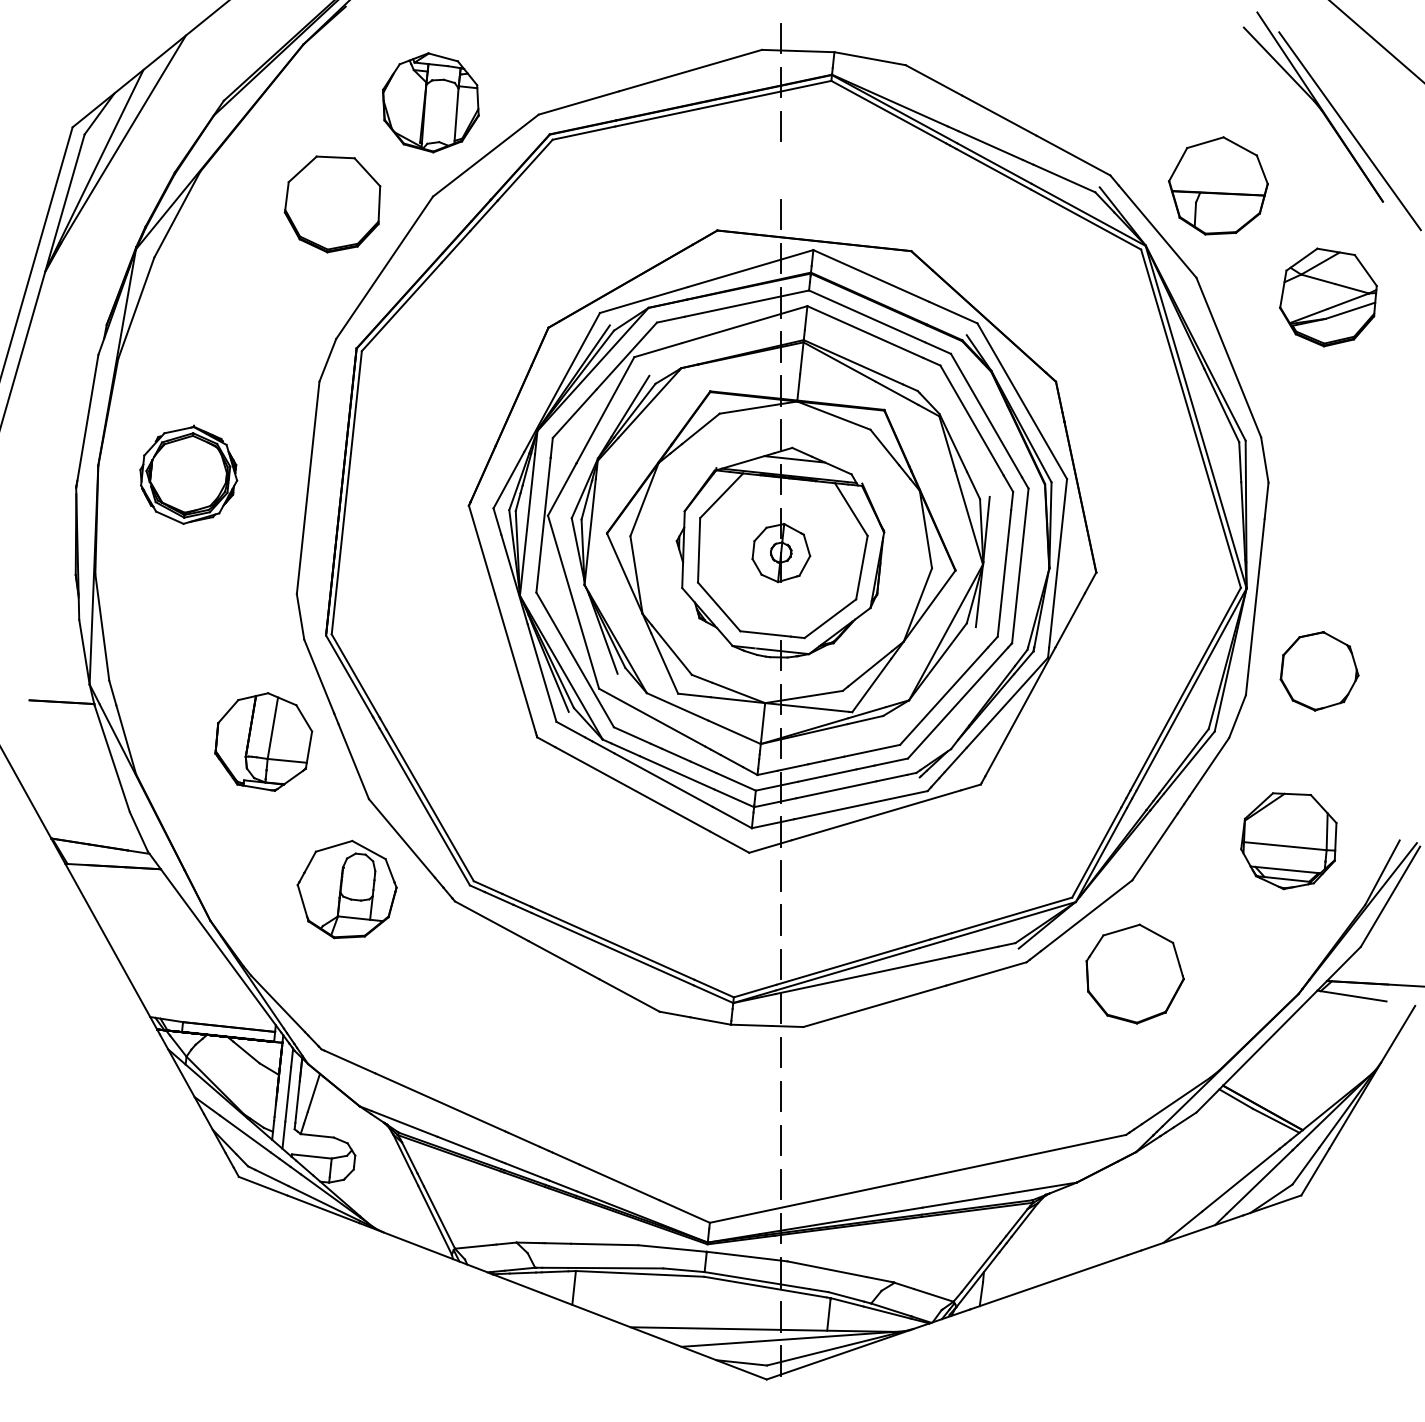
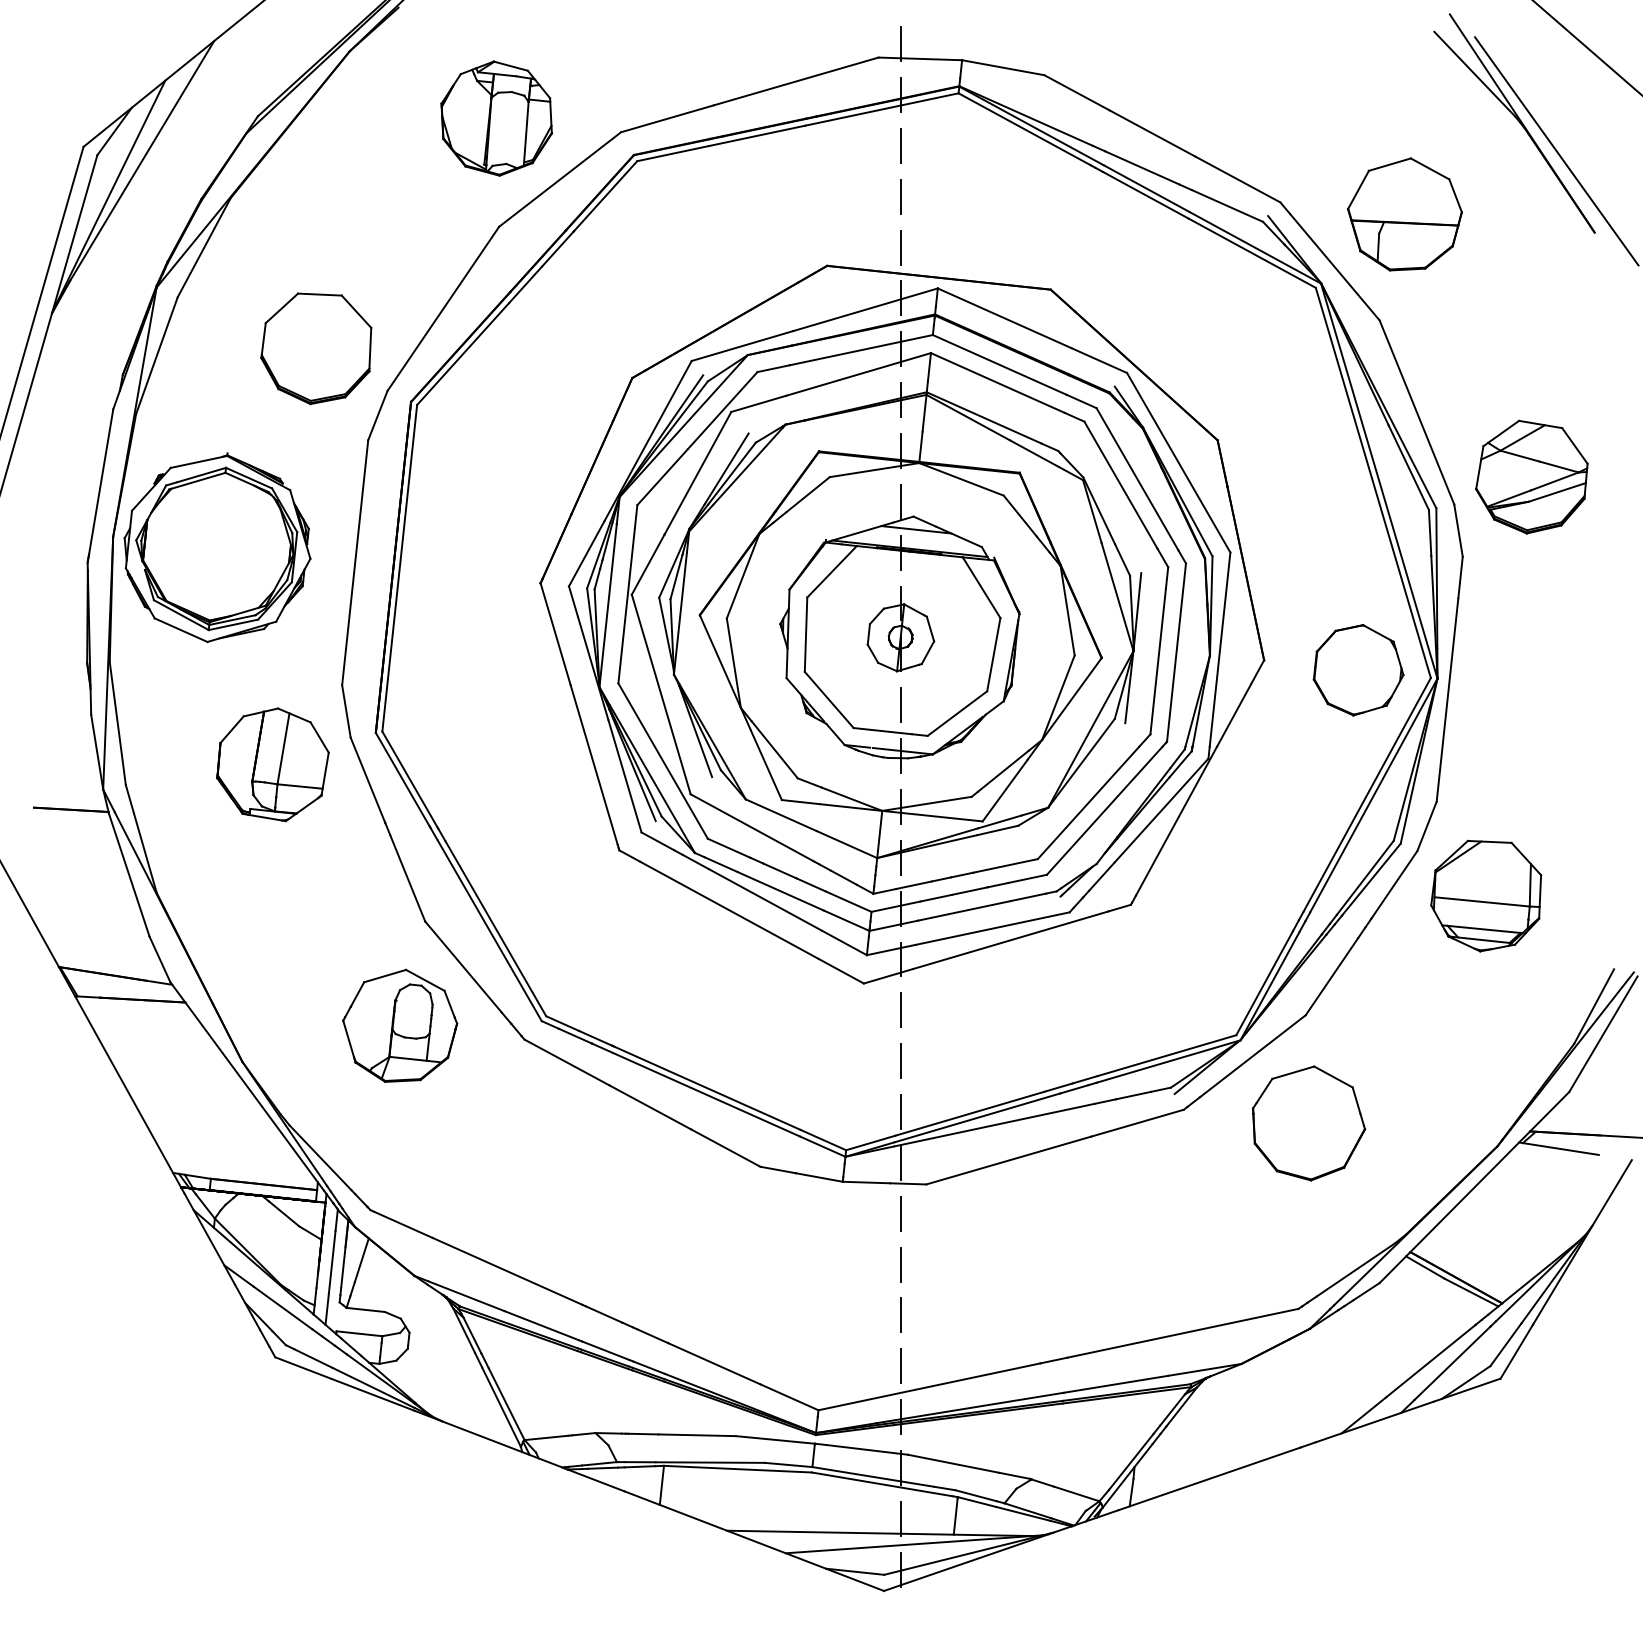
line: (781, 170) -> (900, 196), added
part: (332, 204) -> (316, 348), moved
part: (1328, 296) -> (1531, 476), moved
part: (188, 474) -> (217, 547), size x1.67
line: (781, 611) -> (900, 705), added
part: (1319, 671) -> (1358, 670), moved
part: (263, 741) -> (272, 764), moved
part: (1289, 840) -> (1486, 895), moved

